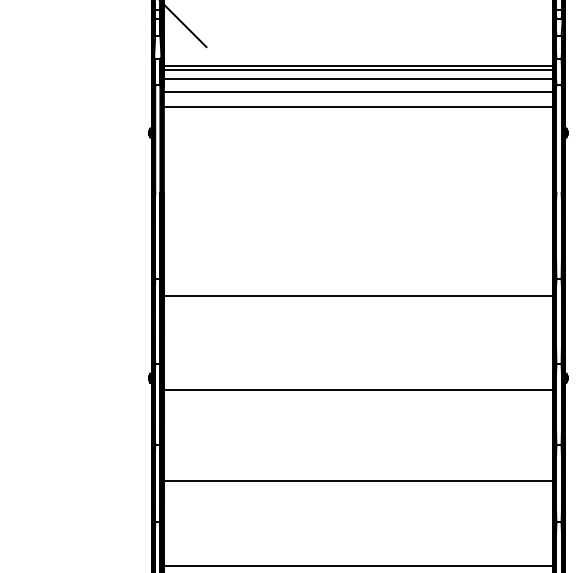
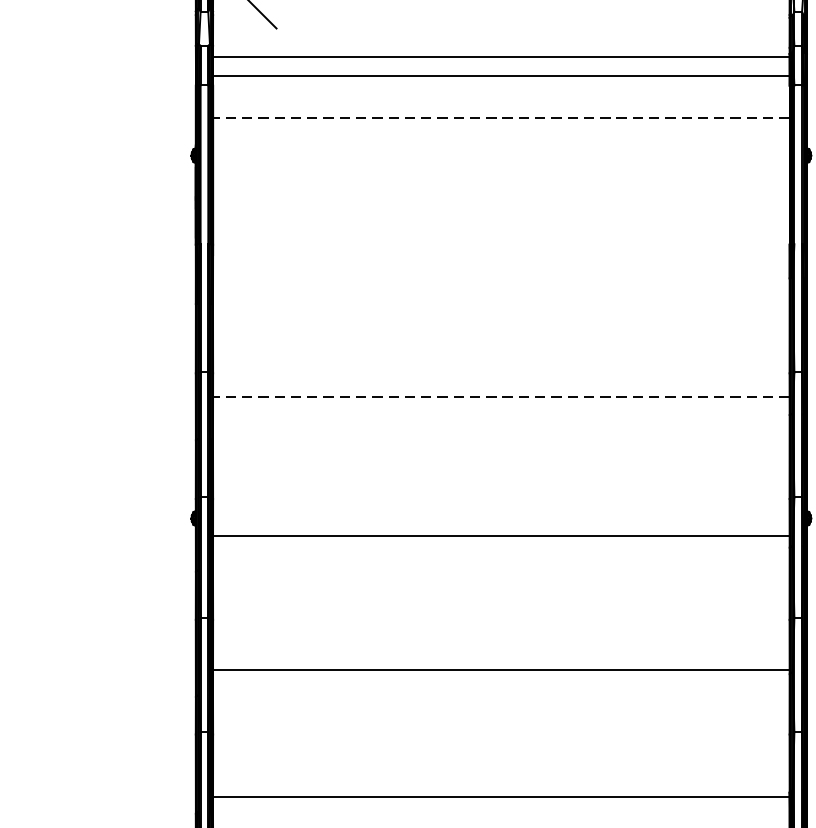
line: (358, 70) -> (501, 63), removed
line: (358, 92) -> (501, 95), removed
line: (358, 107) -> (501, 117), solid -> dashed
line: (358, 296) -> (501, 397), solid -> dashed

